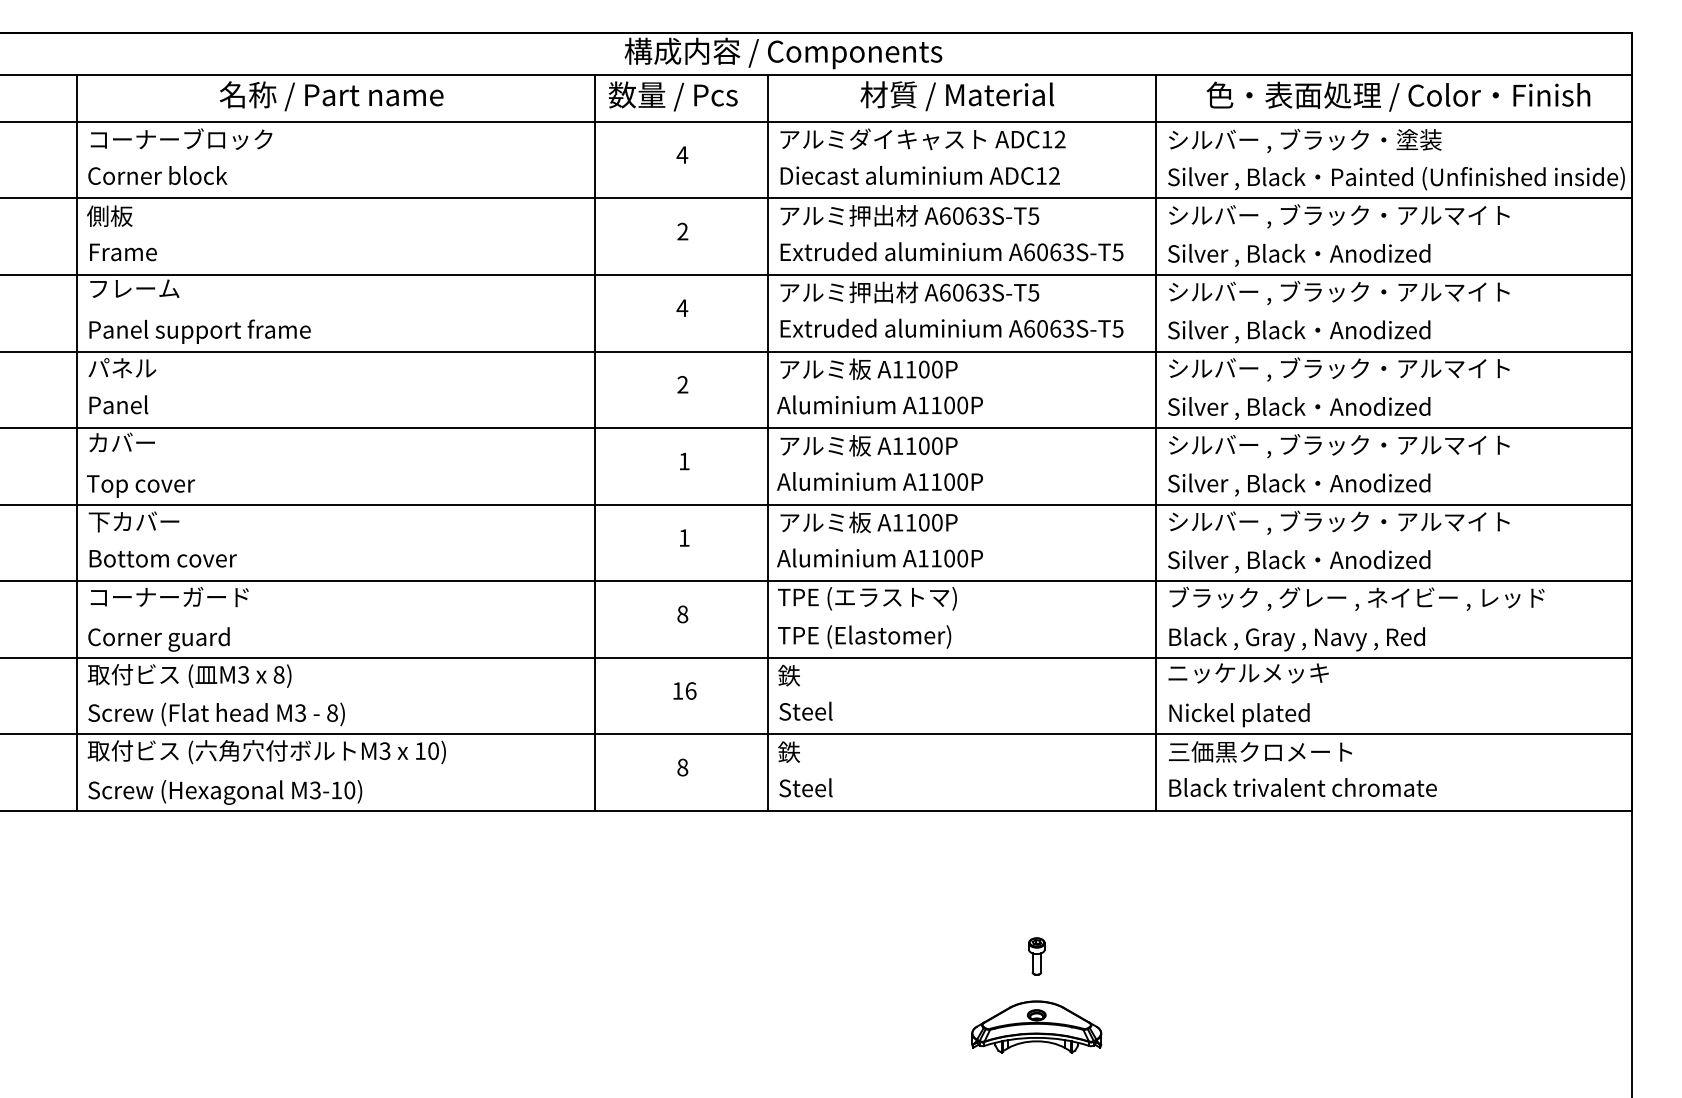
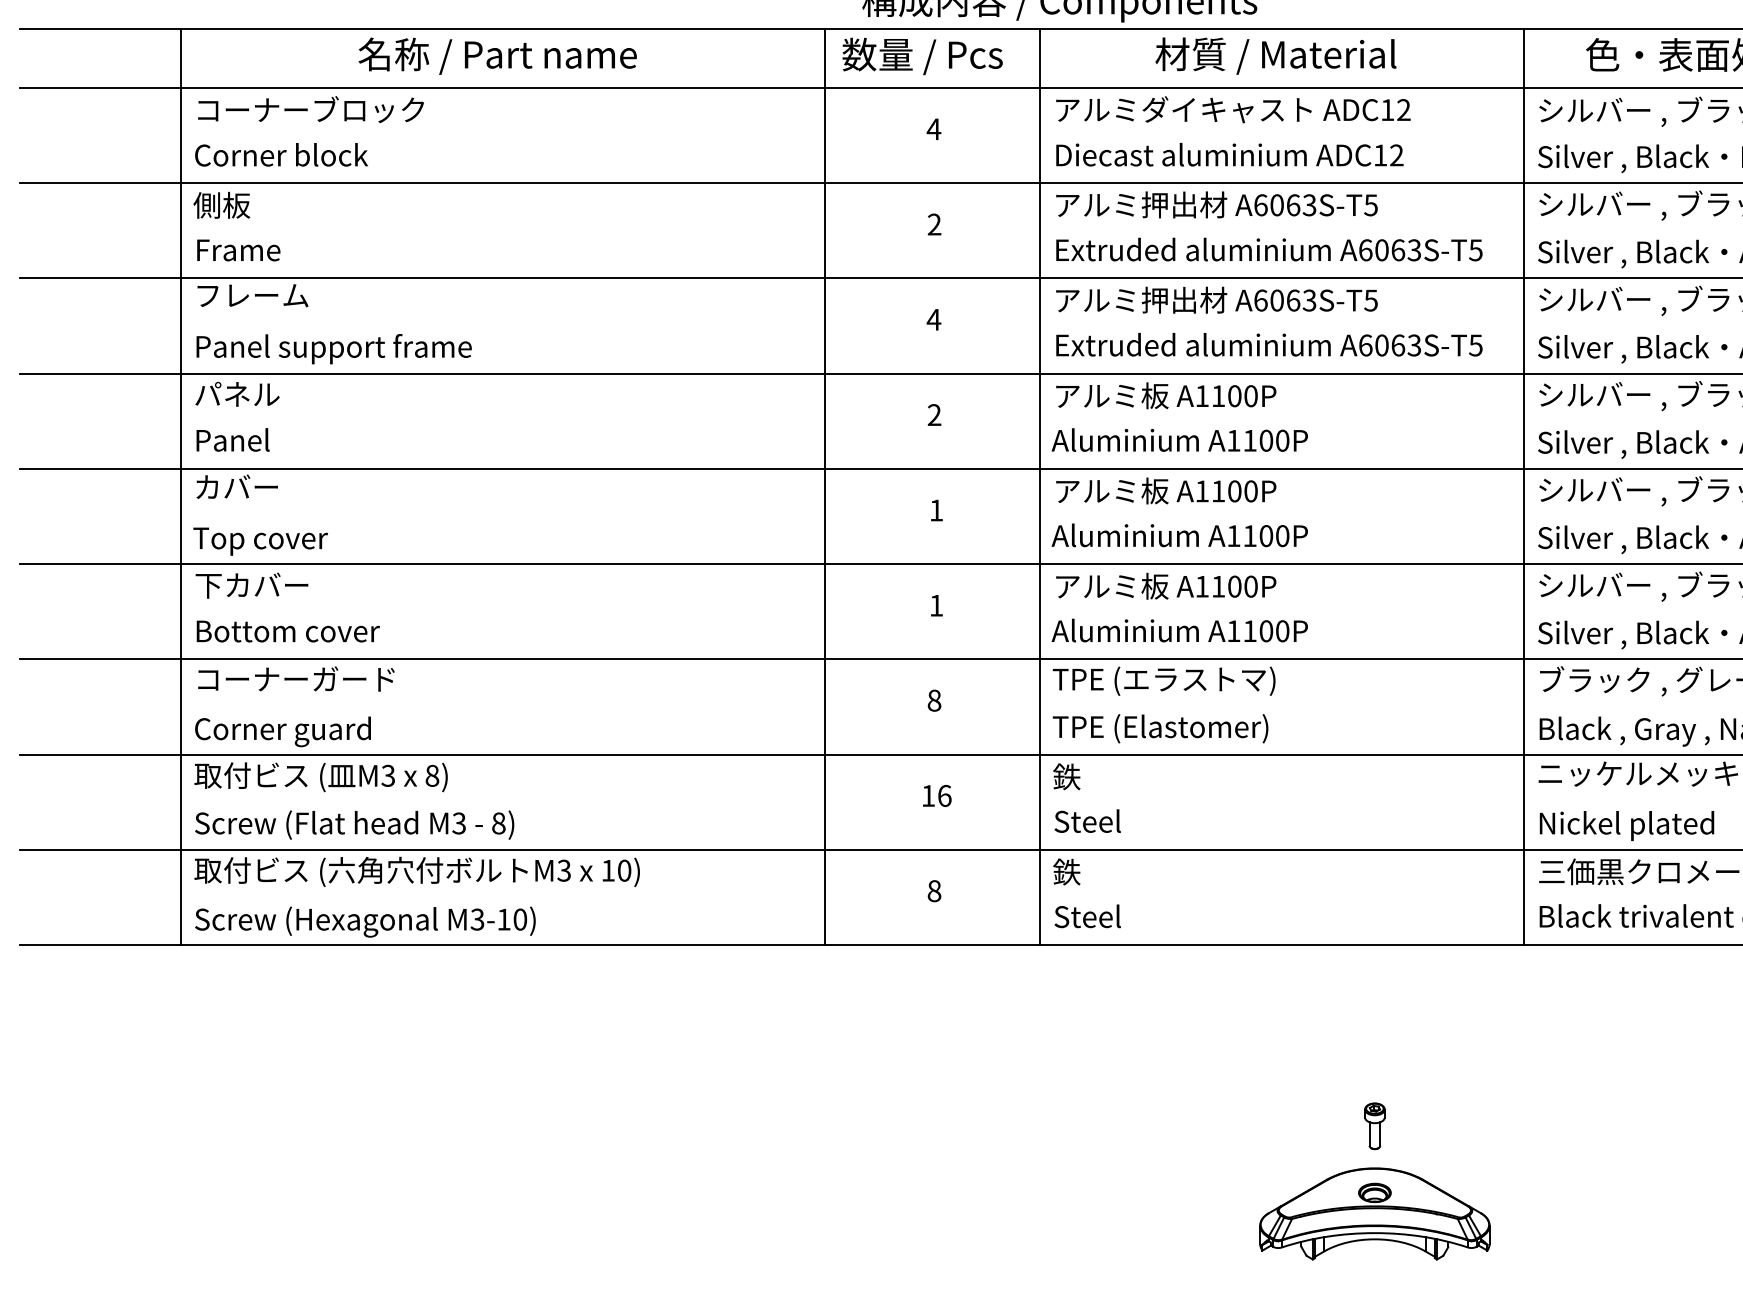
part: (1036, 1026) -> (1374, 1213), size x1.43

